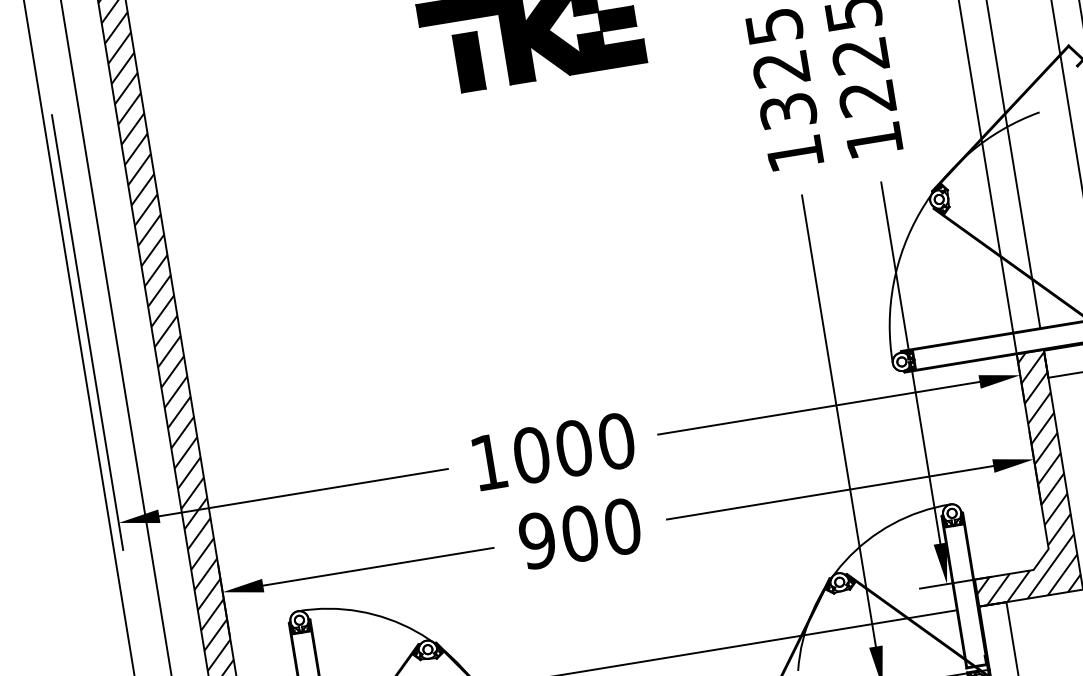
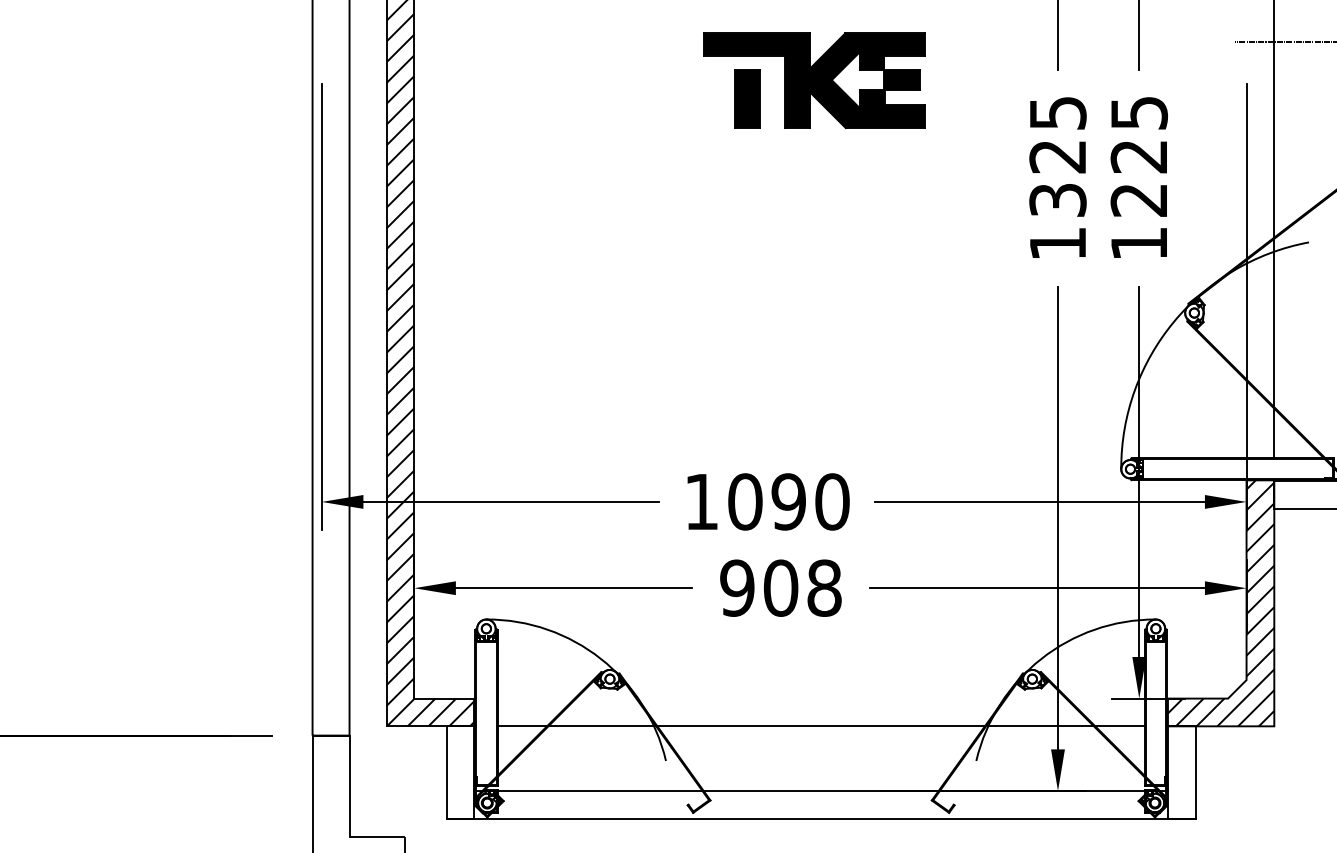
text: (573, 447) -> (788, 501), 1000 -> 1090
text: (622, 526) -> (824, 587), 900 -> 908

